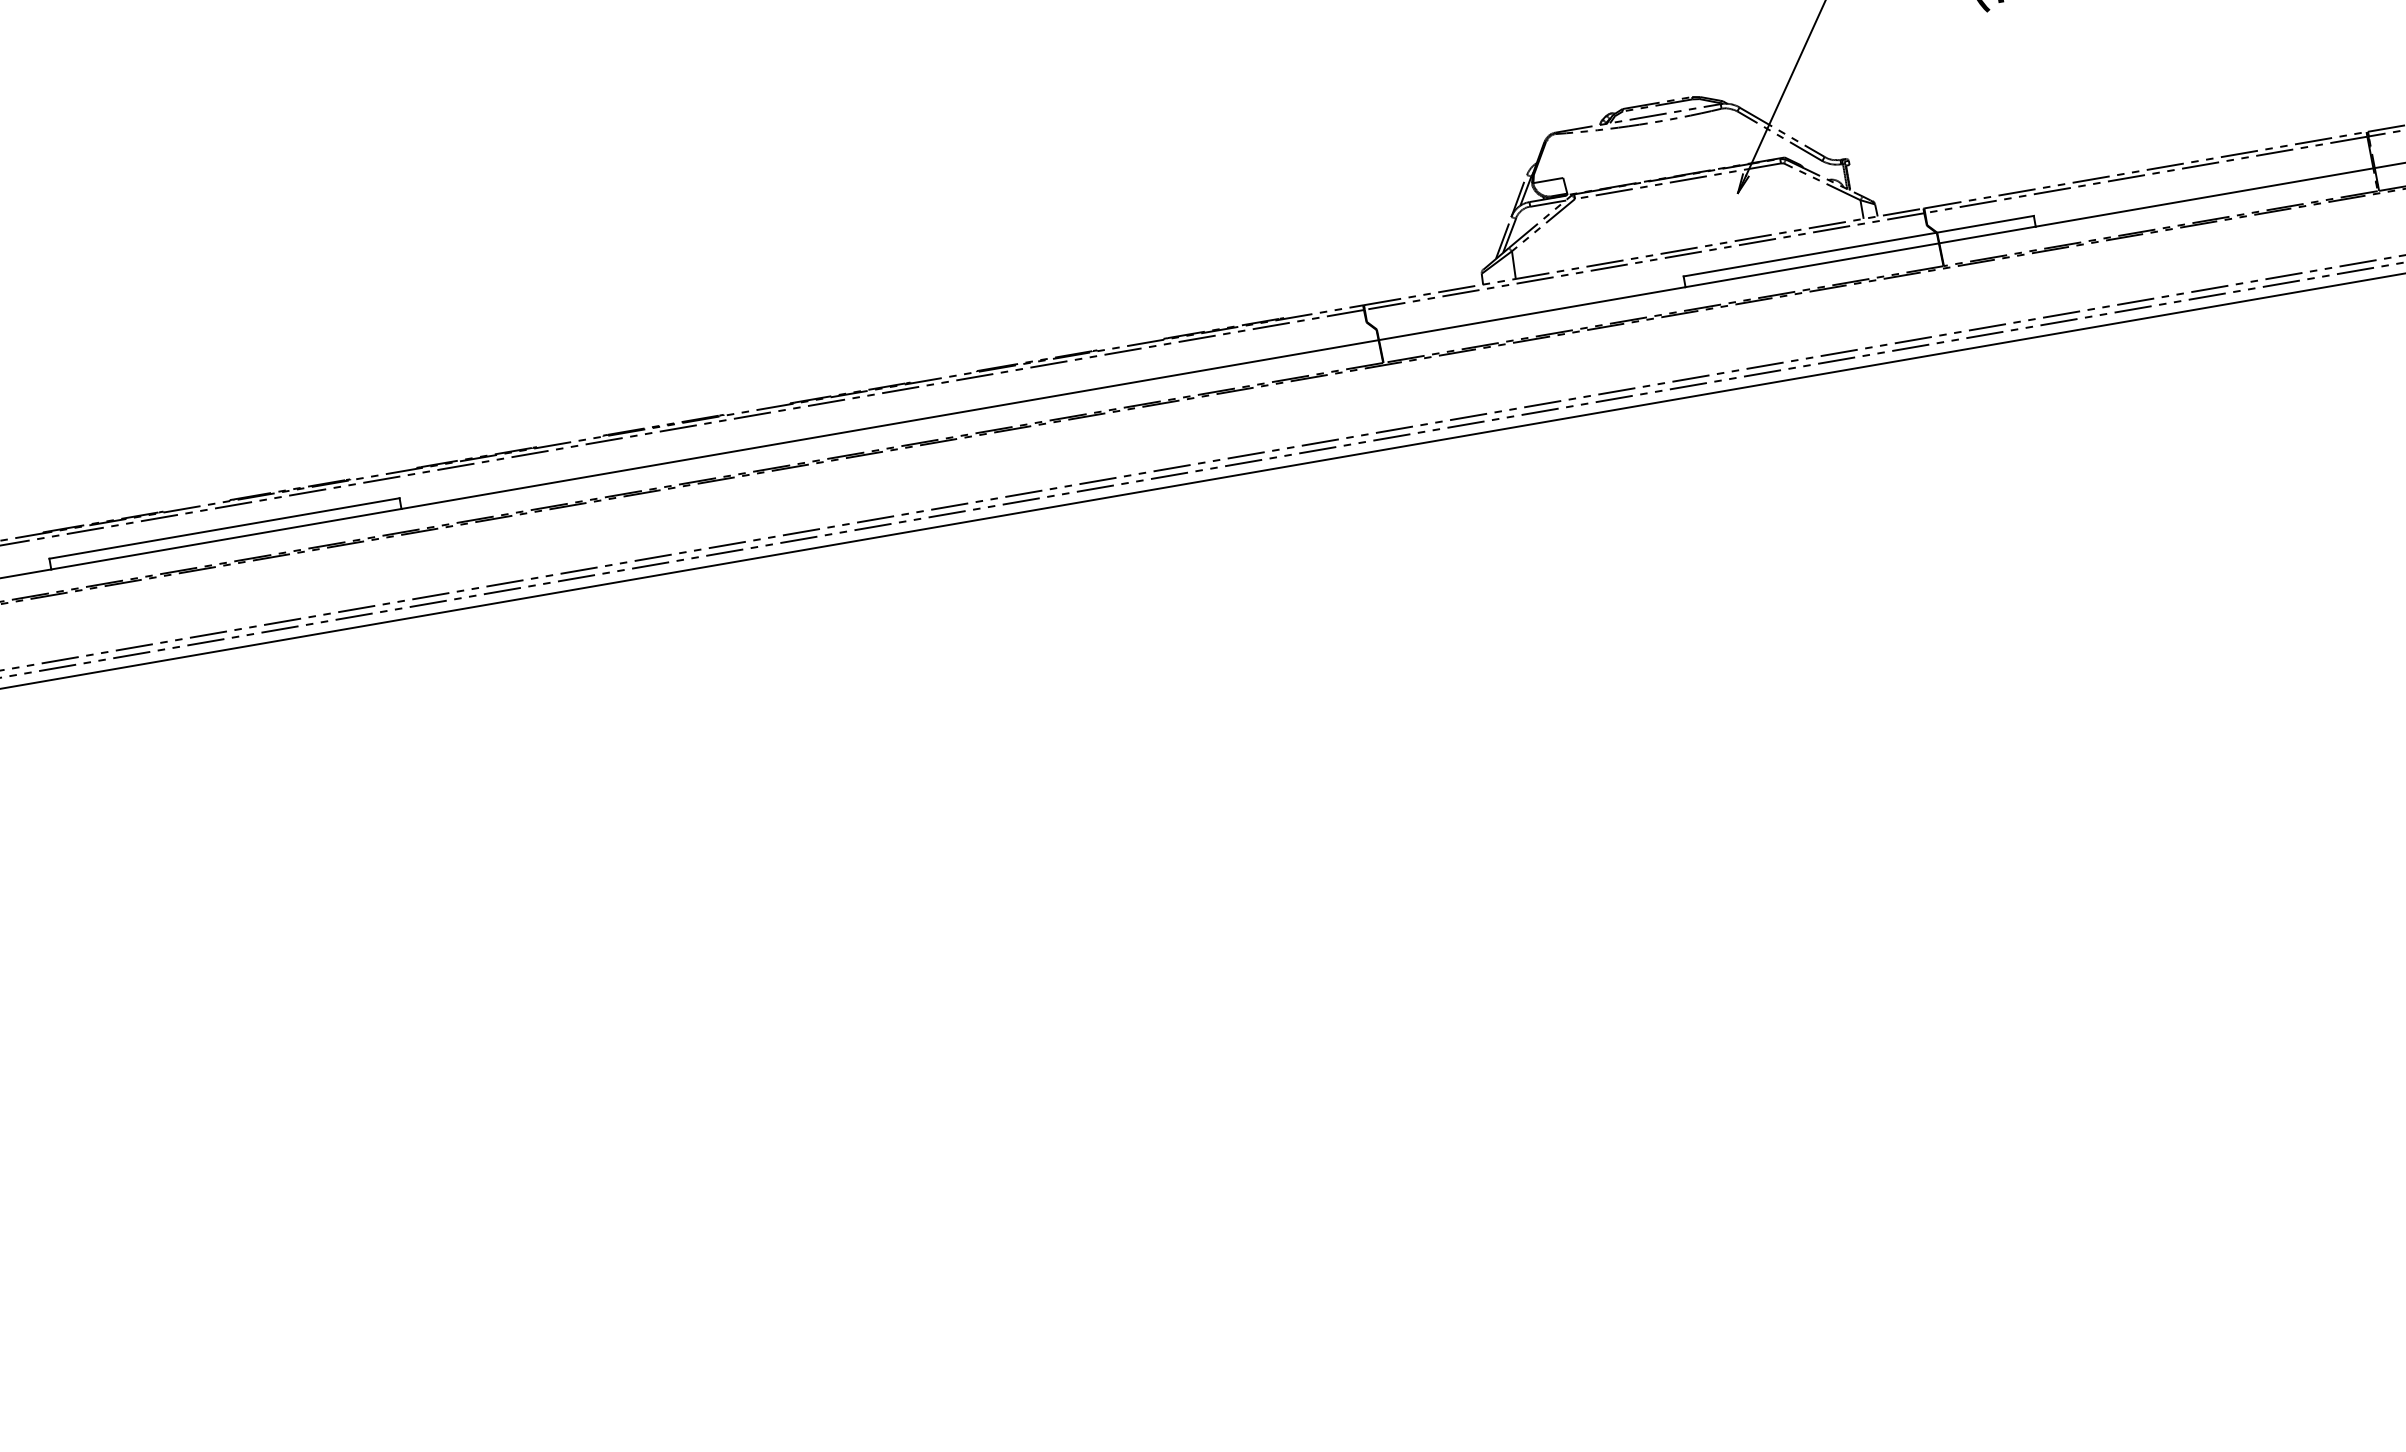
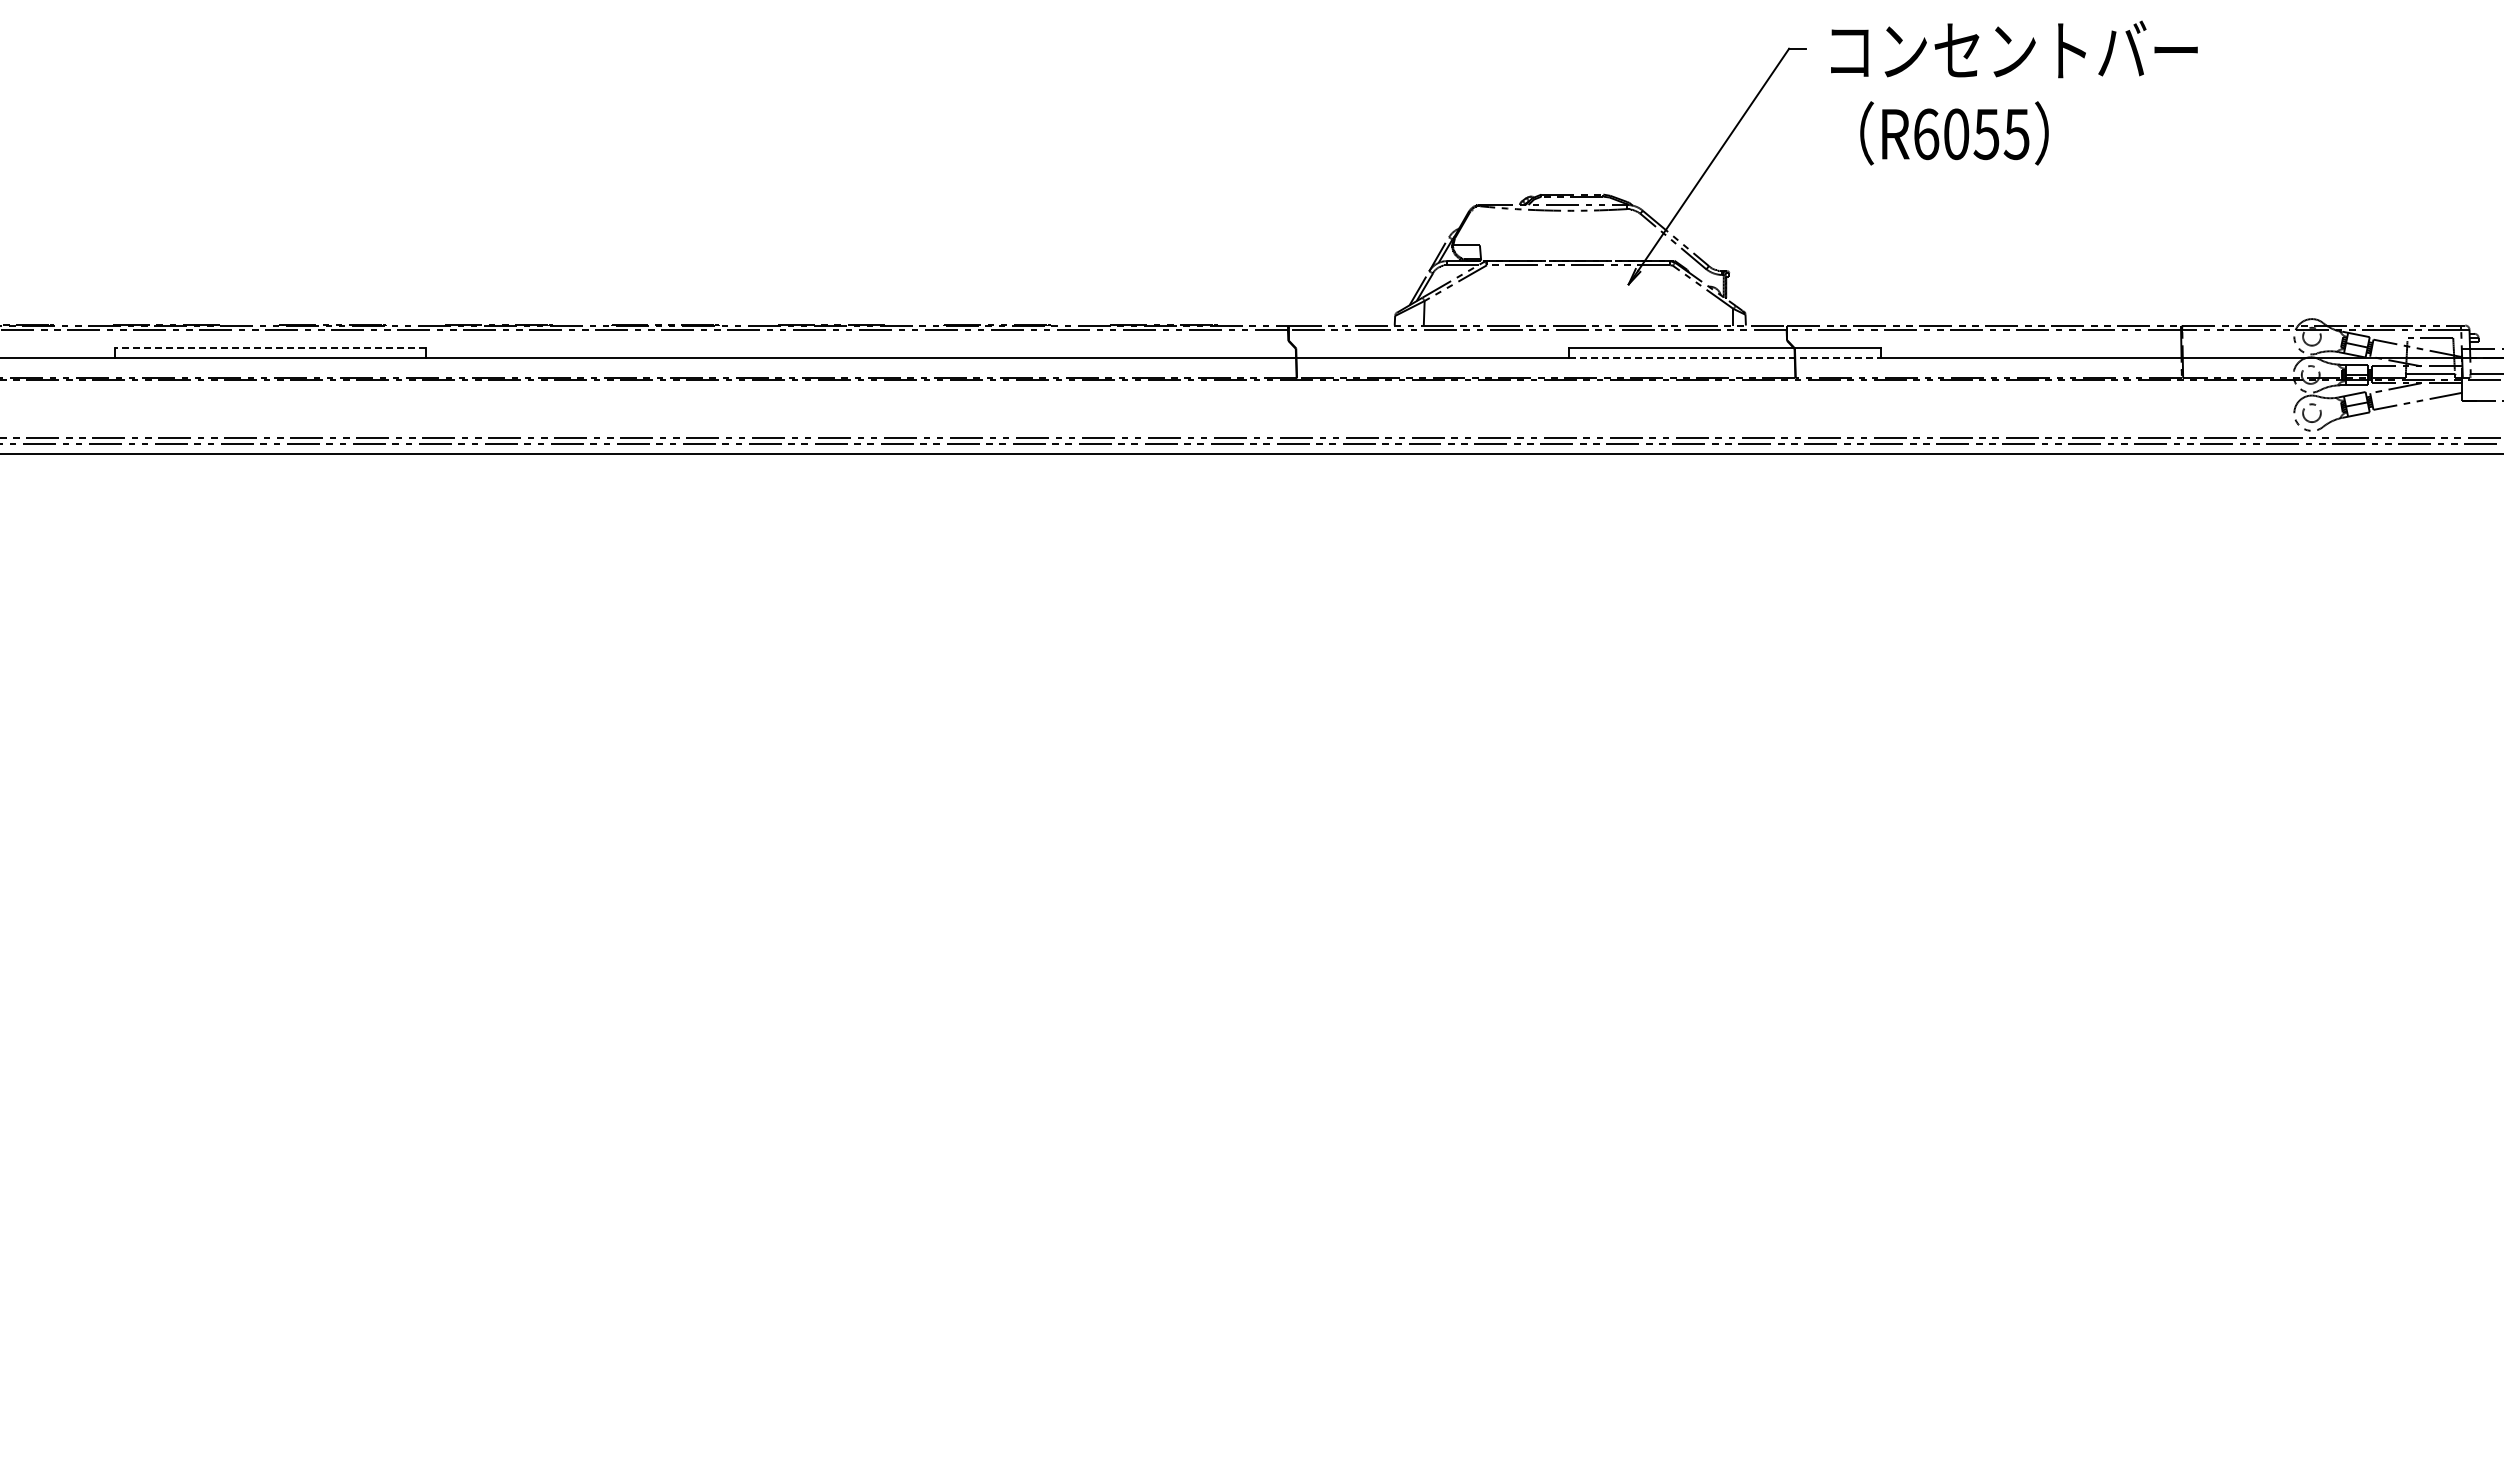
line: (1860, 256) -> (1725, 357), solid -> dashed
line: (224, 528) -> (270, 348), solid -> dashed

